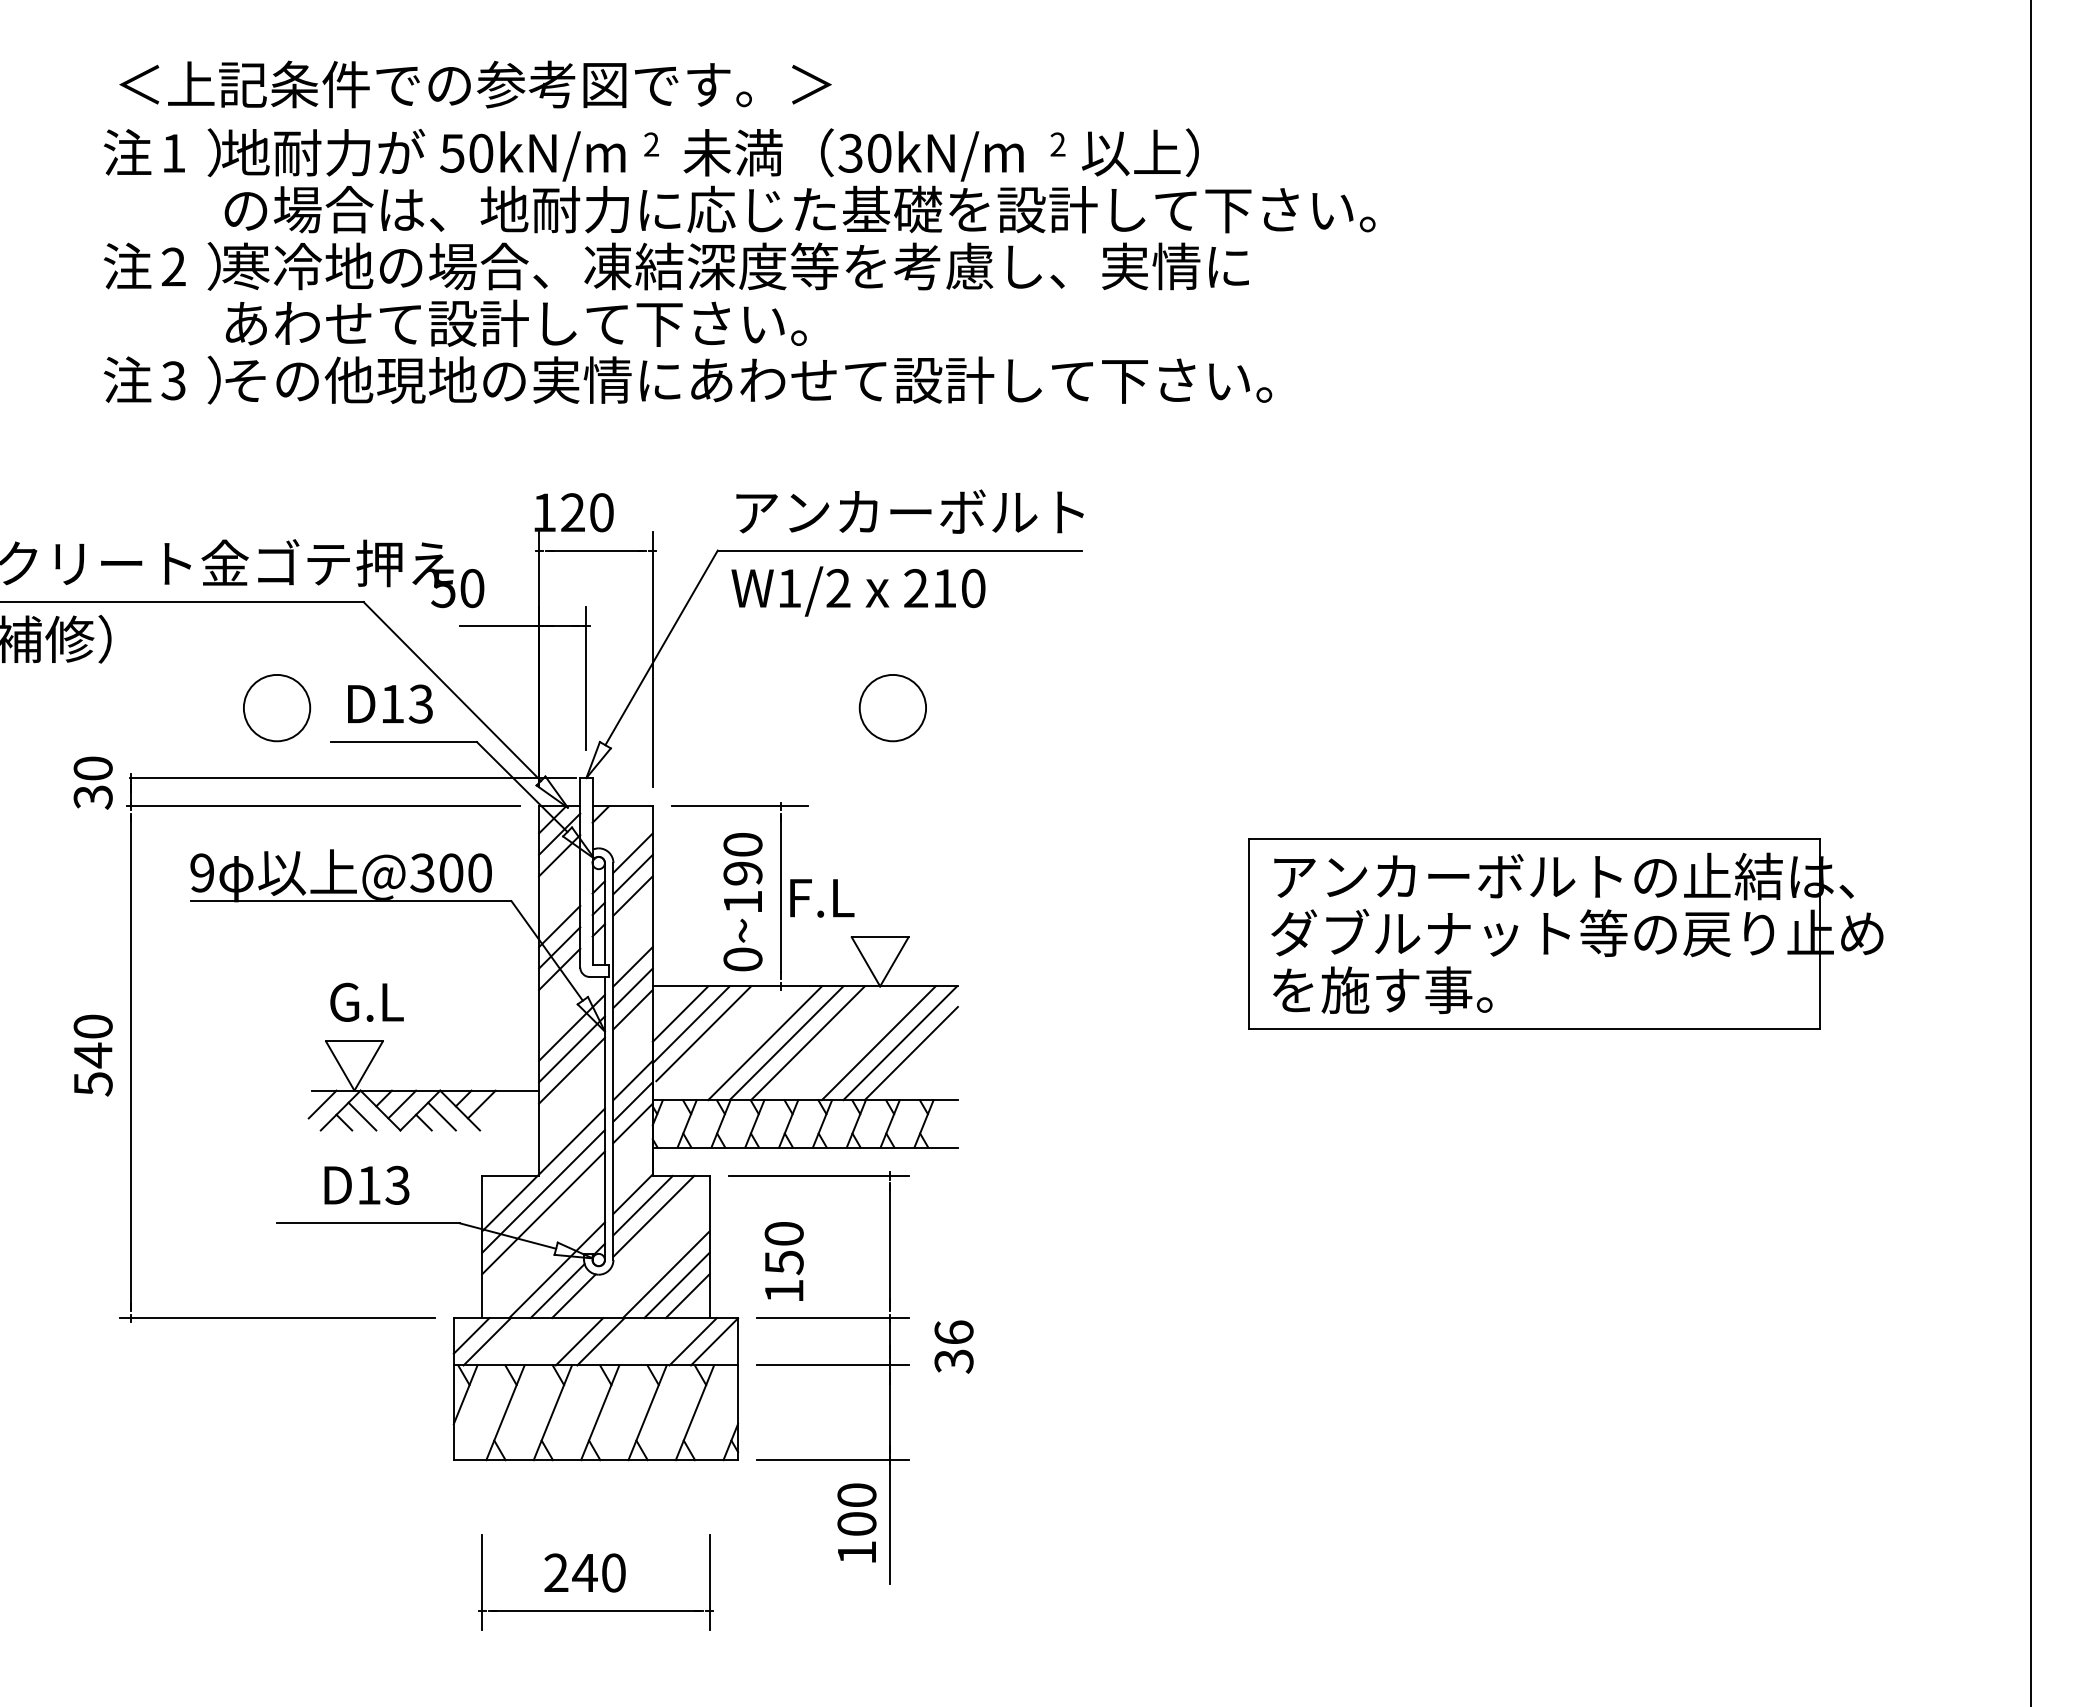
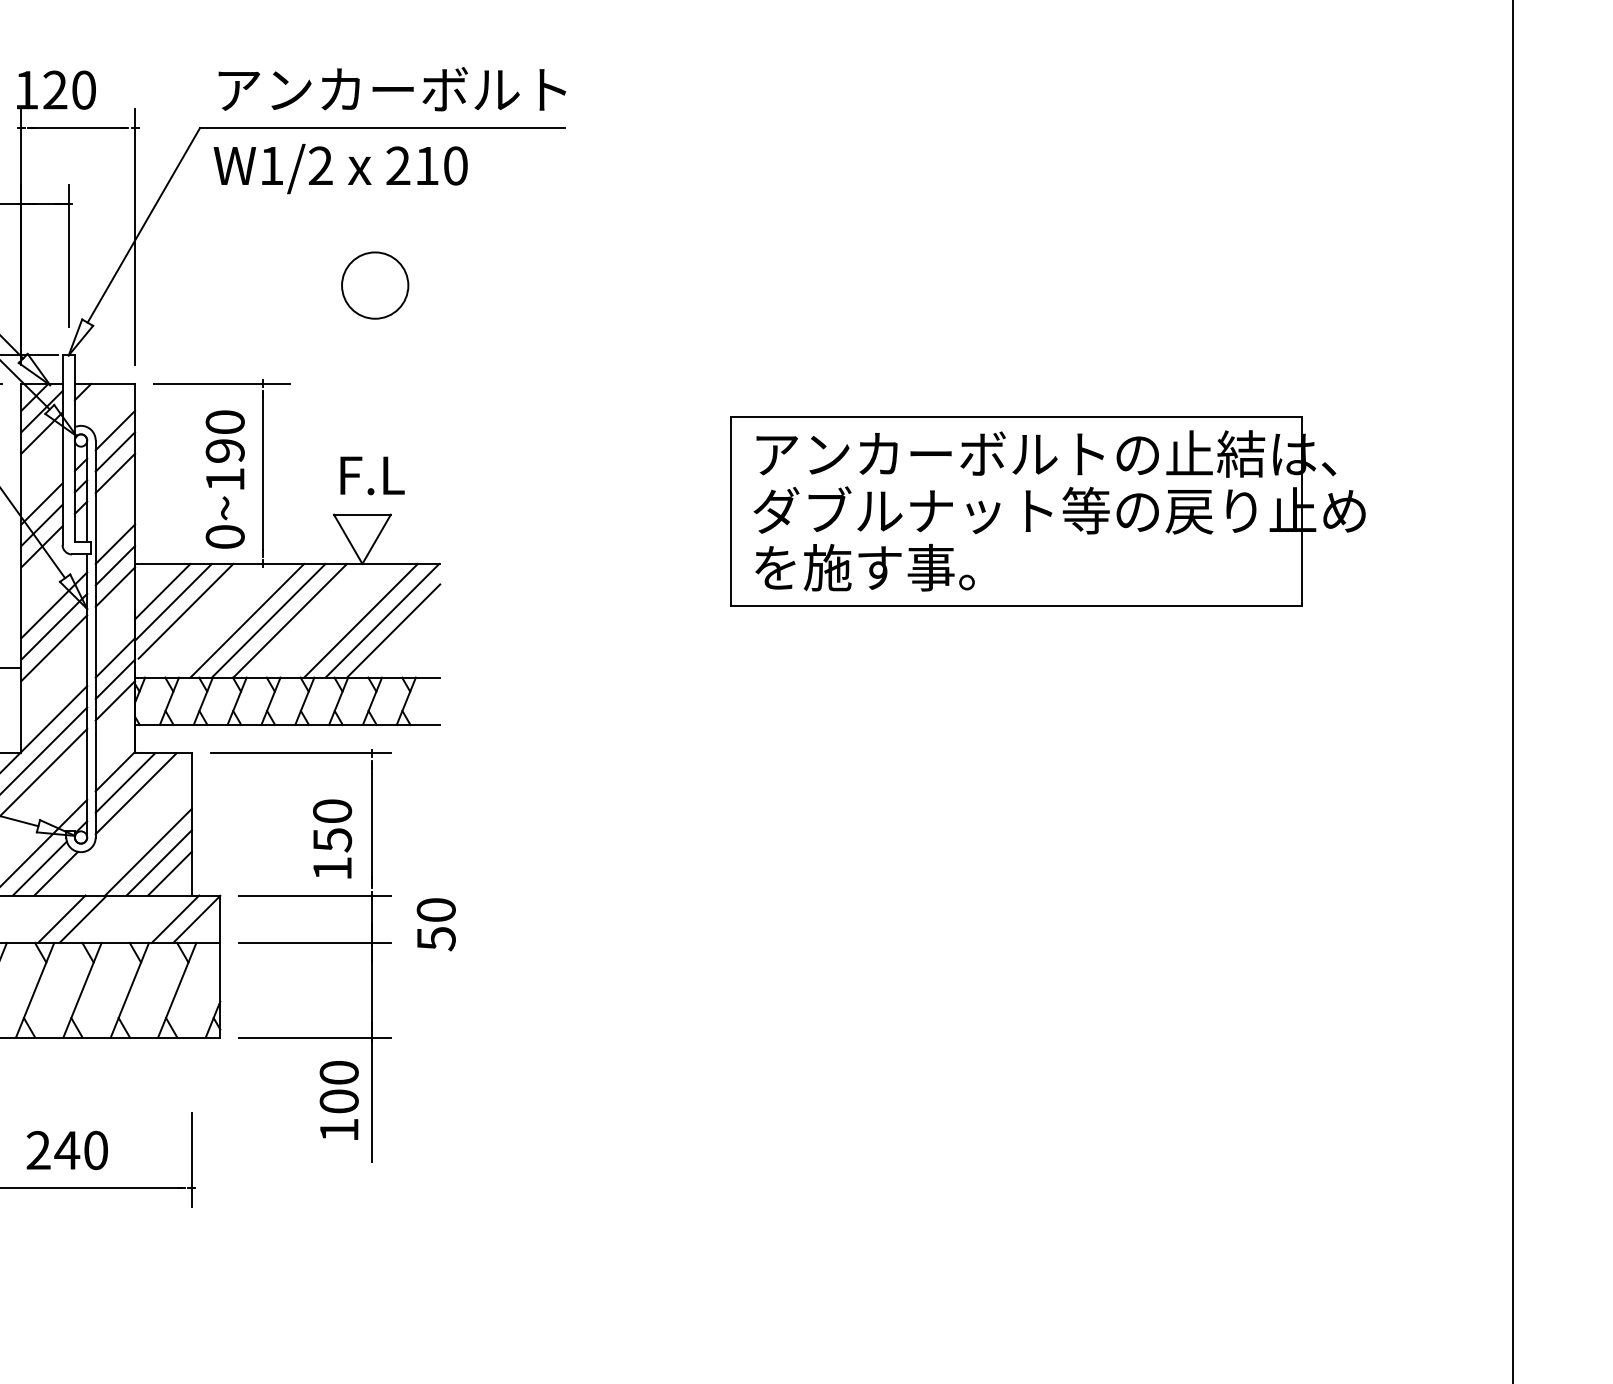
text: (822, 898) -> (372, 475), moved
text: (783, 1261) -> (331, 838), moved
text: (953, 1346) -> (435, 923), 36 -> 50

